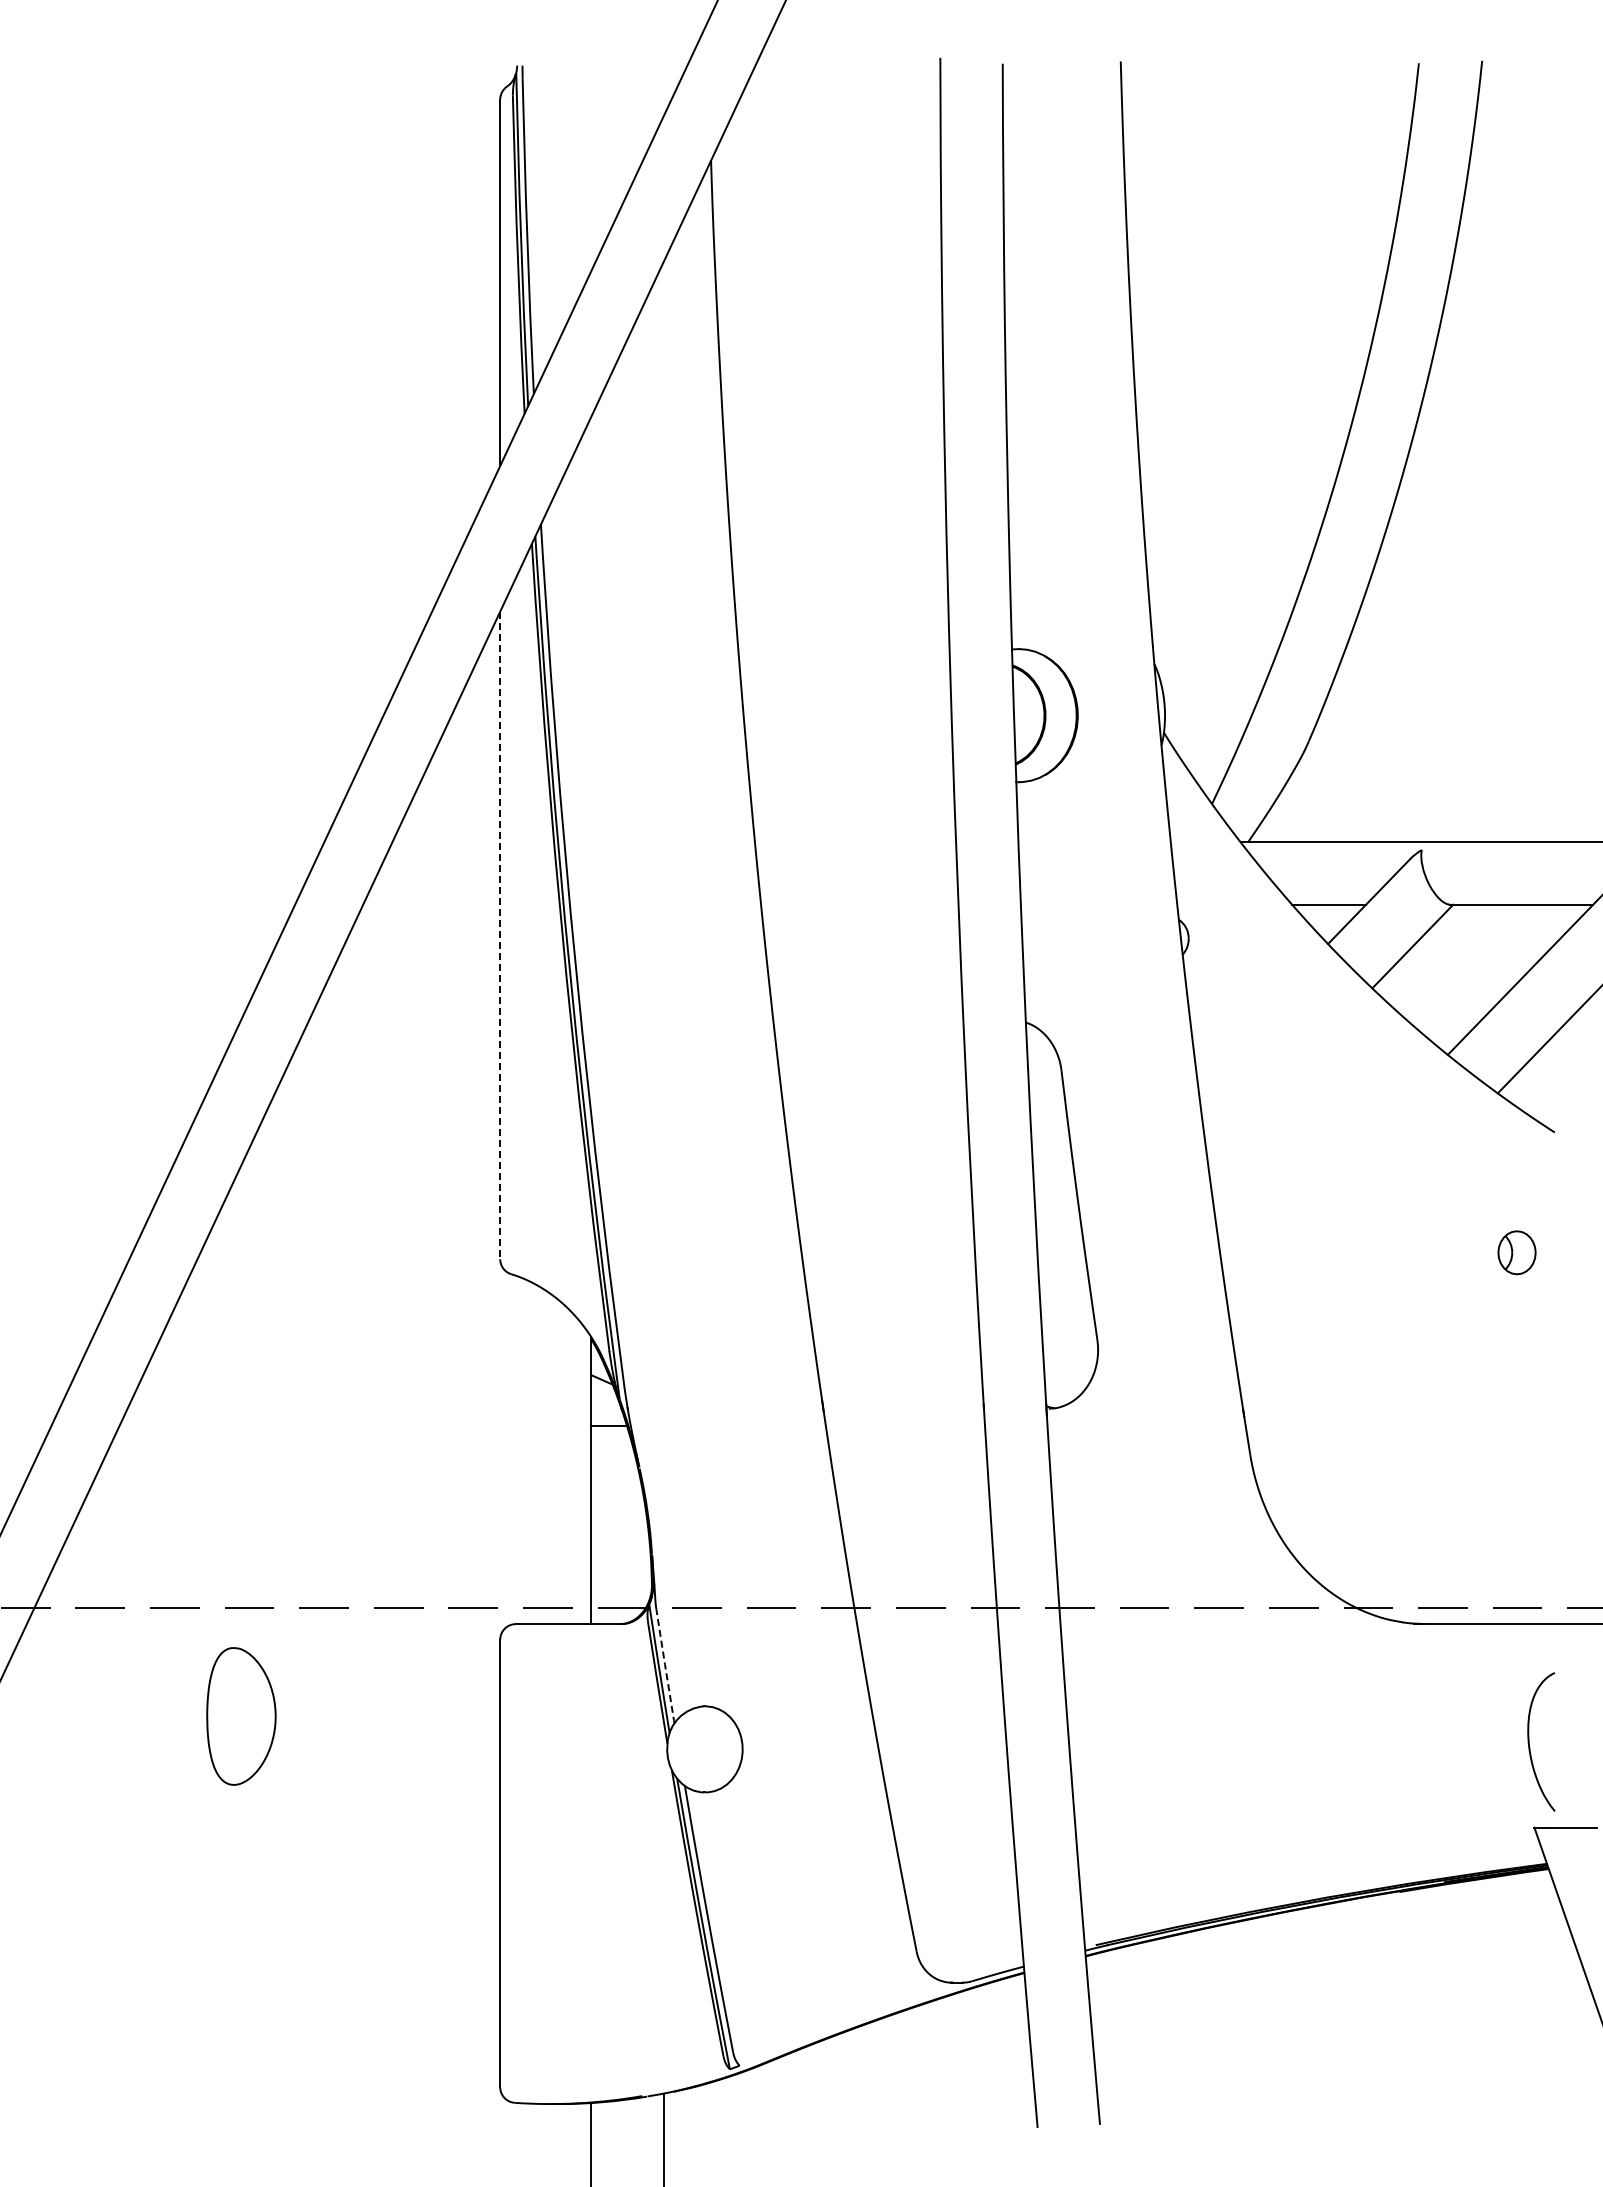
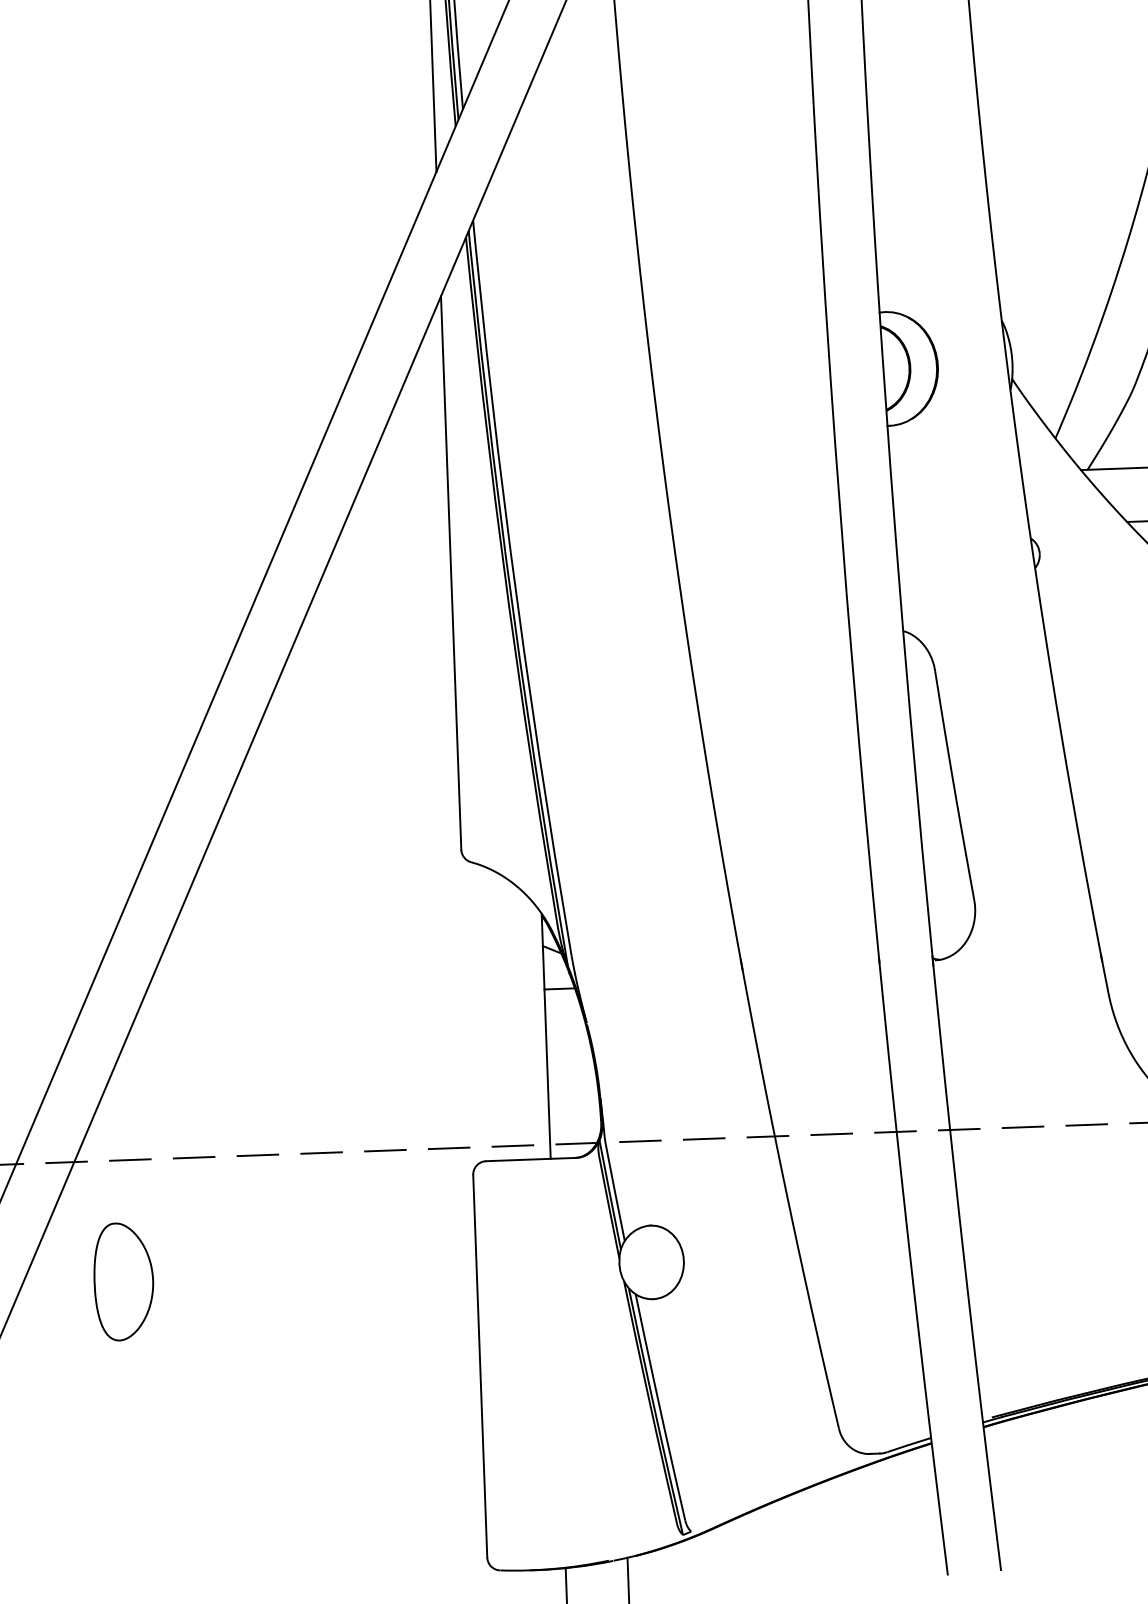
line: (500, 935) -> (451, 573), dashed -> solid
line: (665, 1666) -> (615, 1192), dashed -> solid
part: (241, 1716) -> (123, 1281), moved

